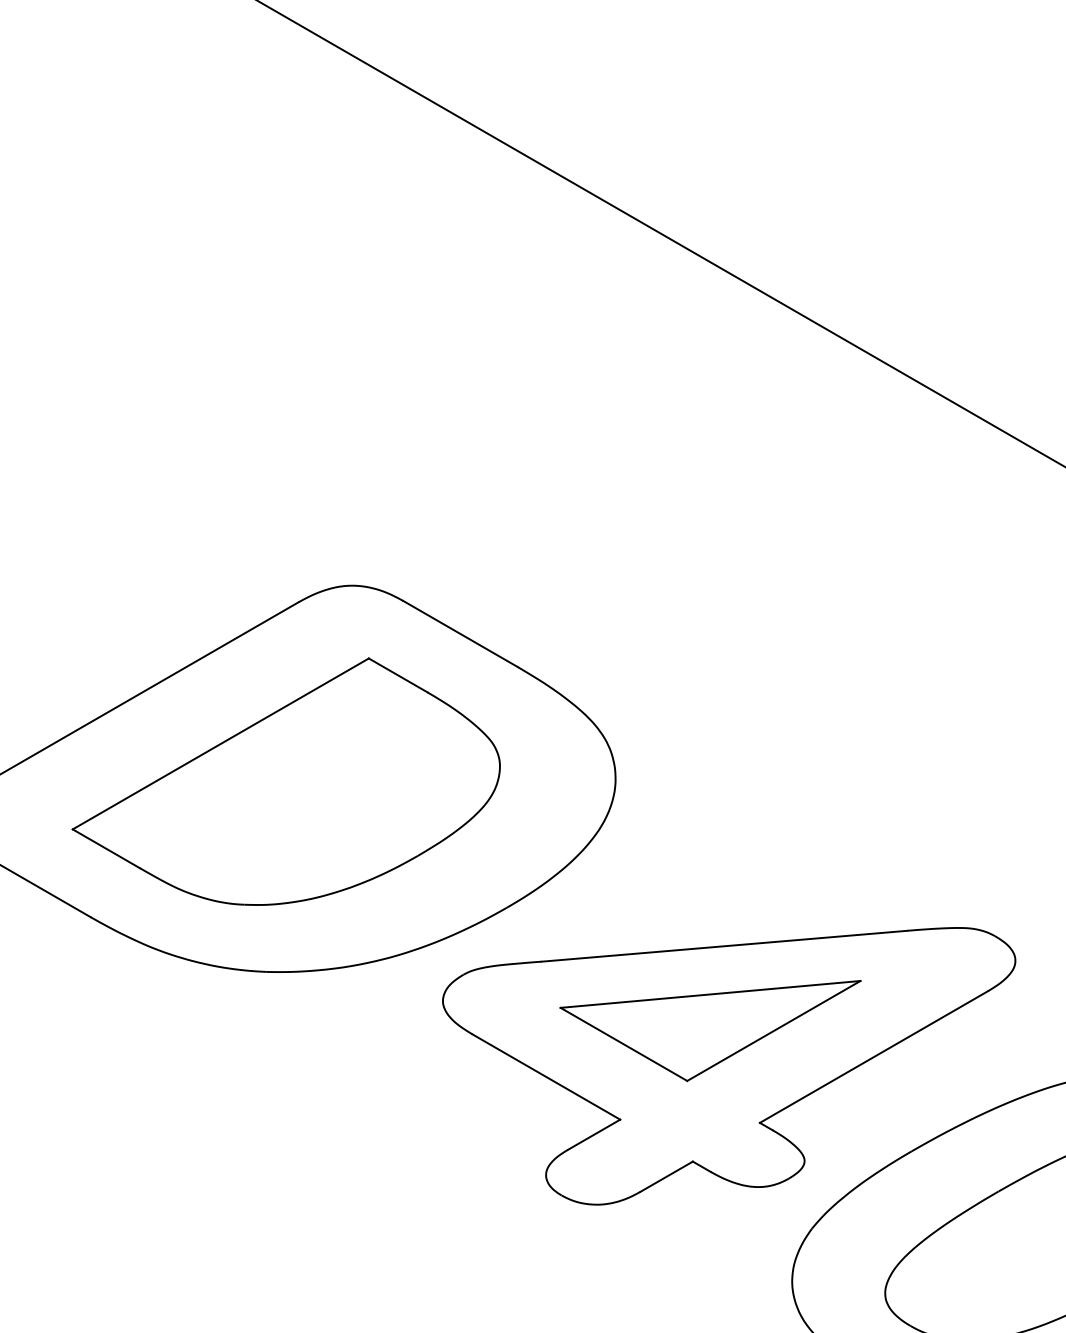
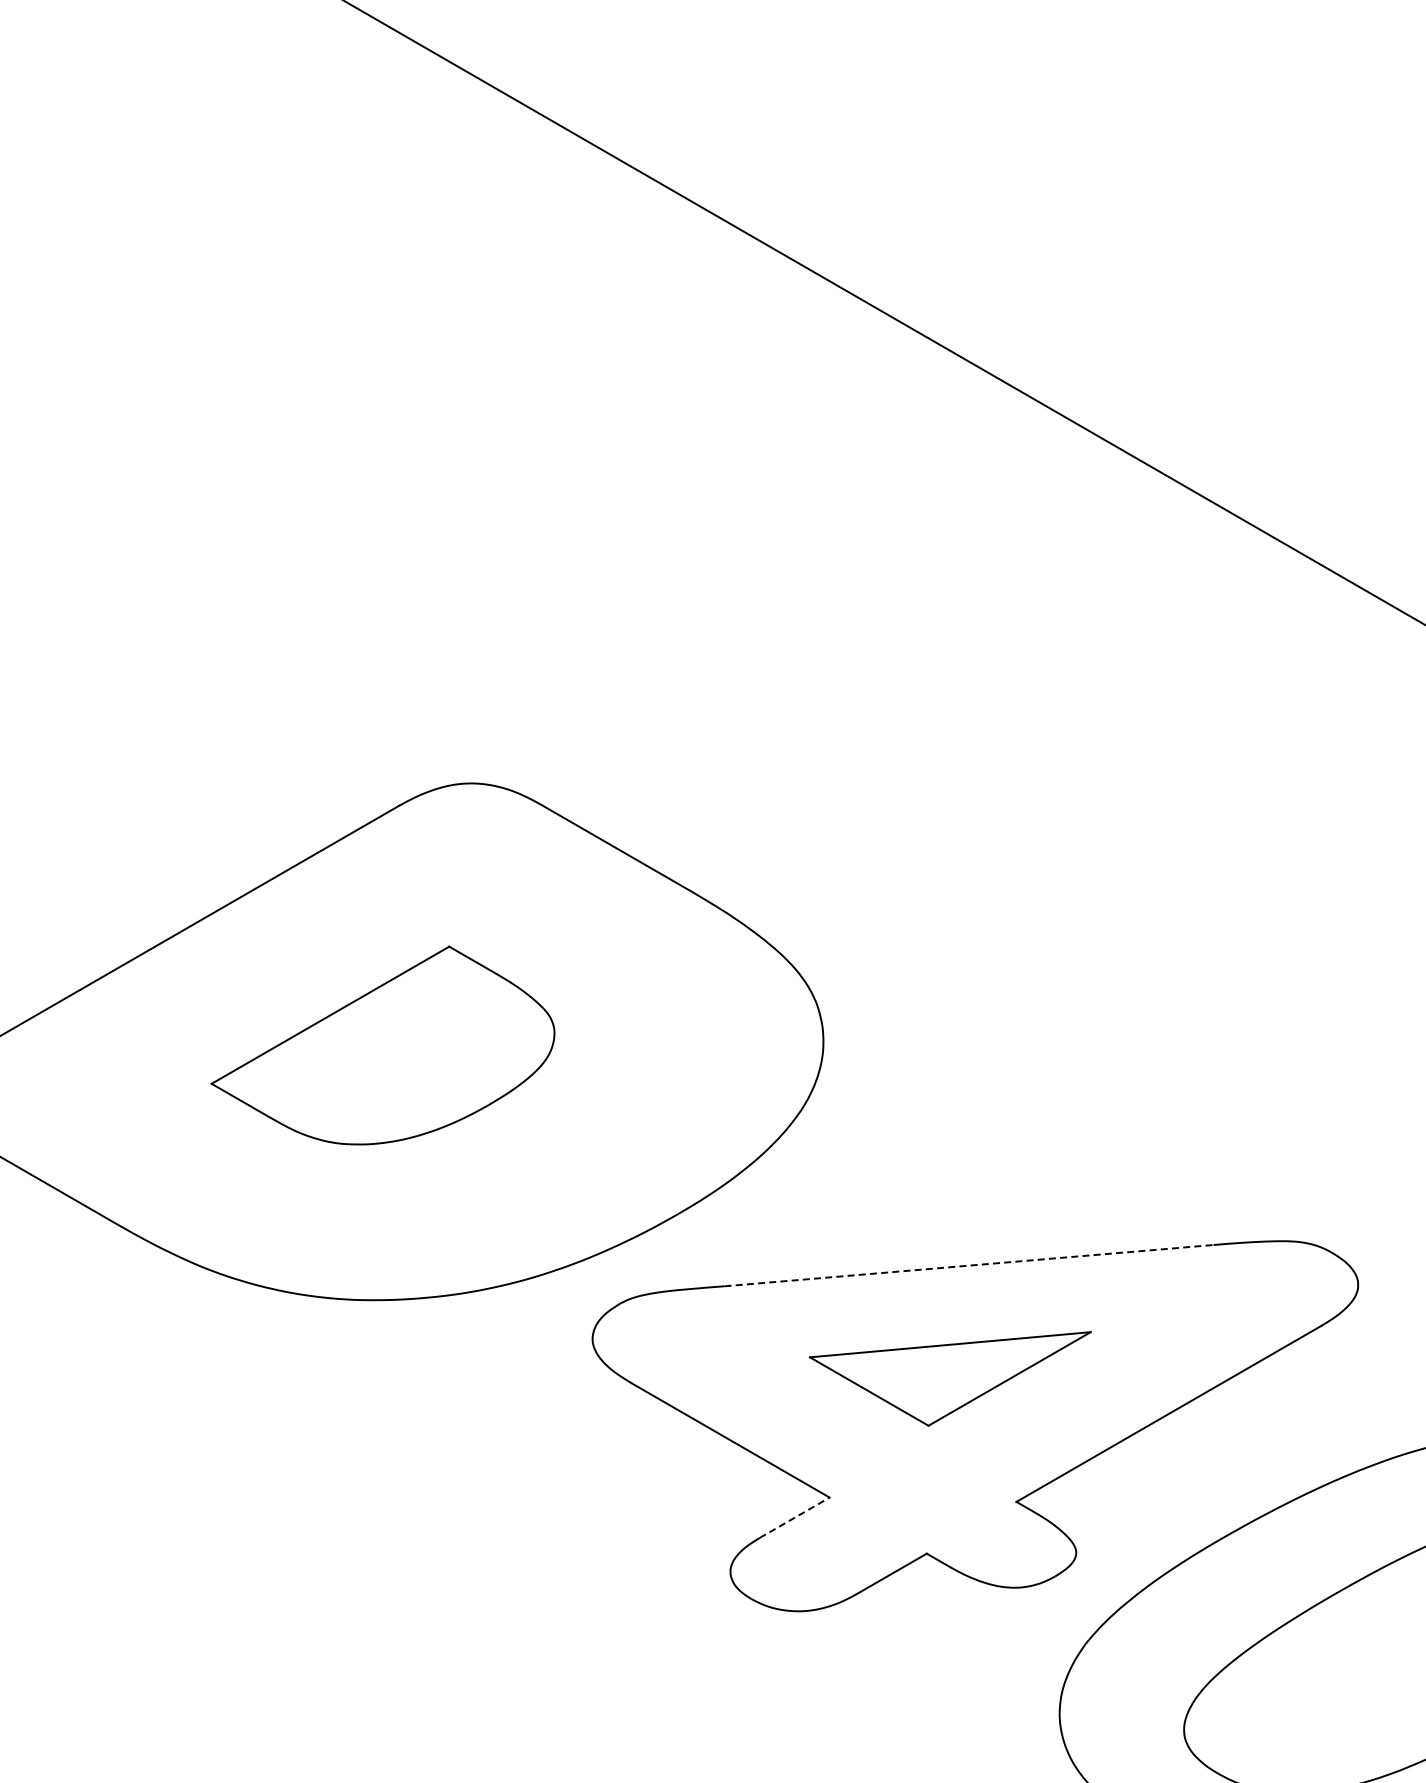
part: (285, 781) -> (382, 1045), size x0.6
line: (724, 946) -> (969, 1265), solid -> dashed
part: (709, 1030) -> (949, 1378), size x0.7
line: (594, 1134) -> (795, 1517), solid -> dashed

